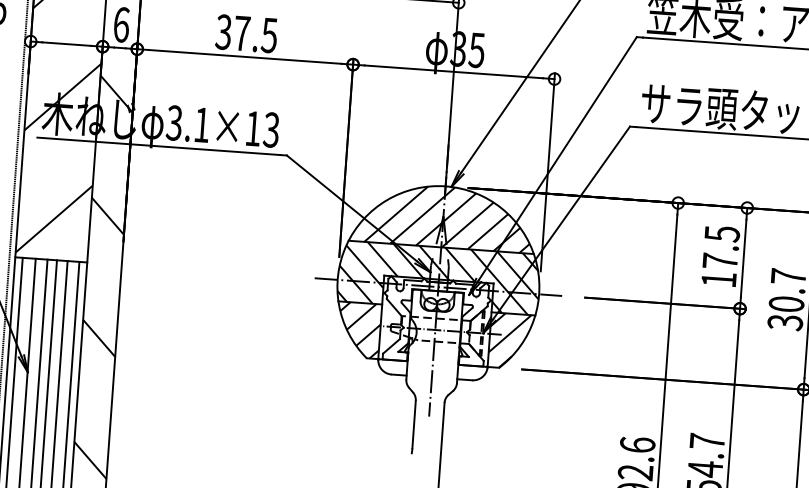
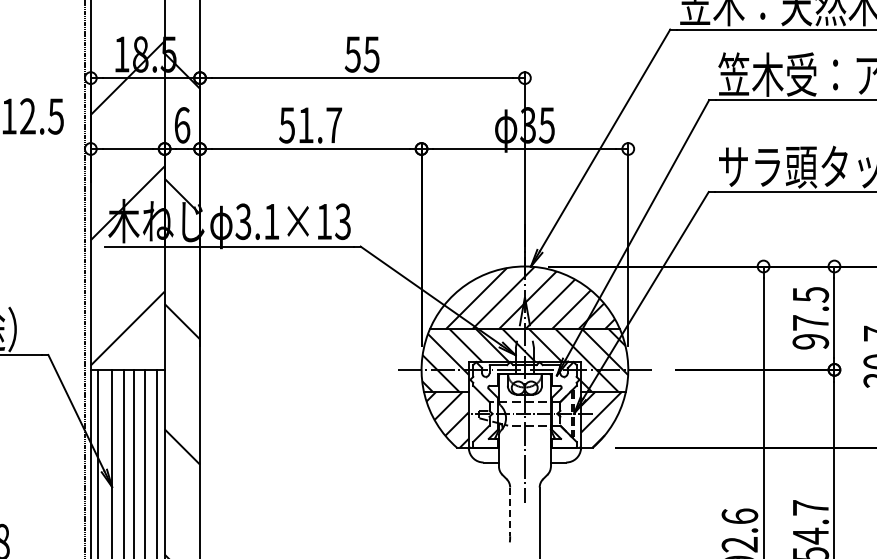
text: (246, 33) -> (310, 125), 37.5 -> 51.7
text: (718, 279) -> (810, 341), 17.5 -> 97.5
line: (414, 425) -> (510, 512), solid -> dashed

